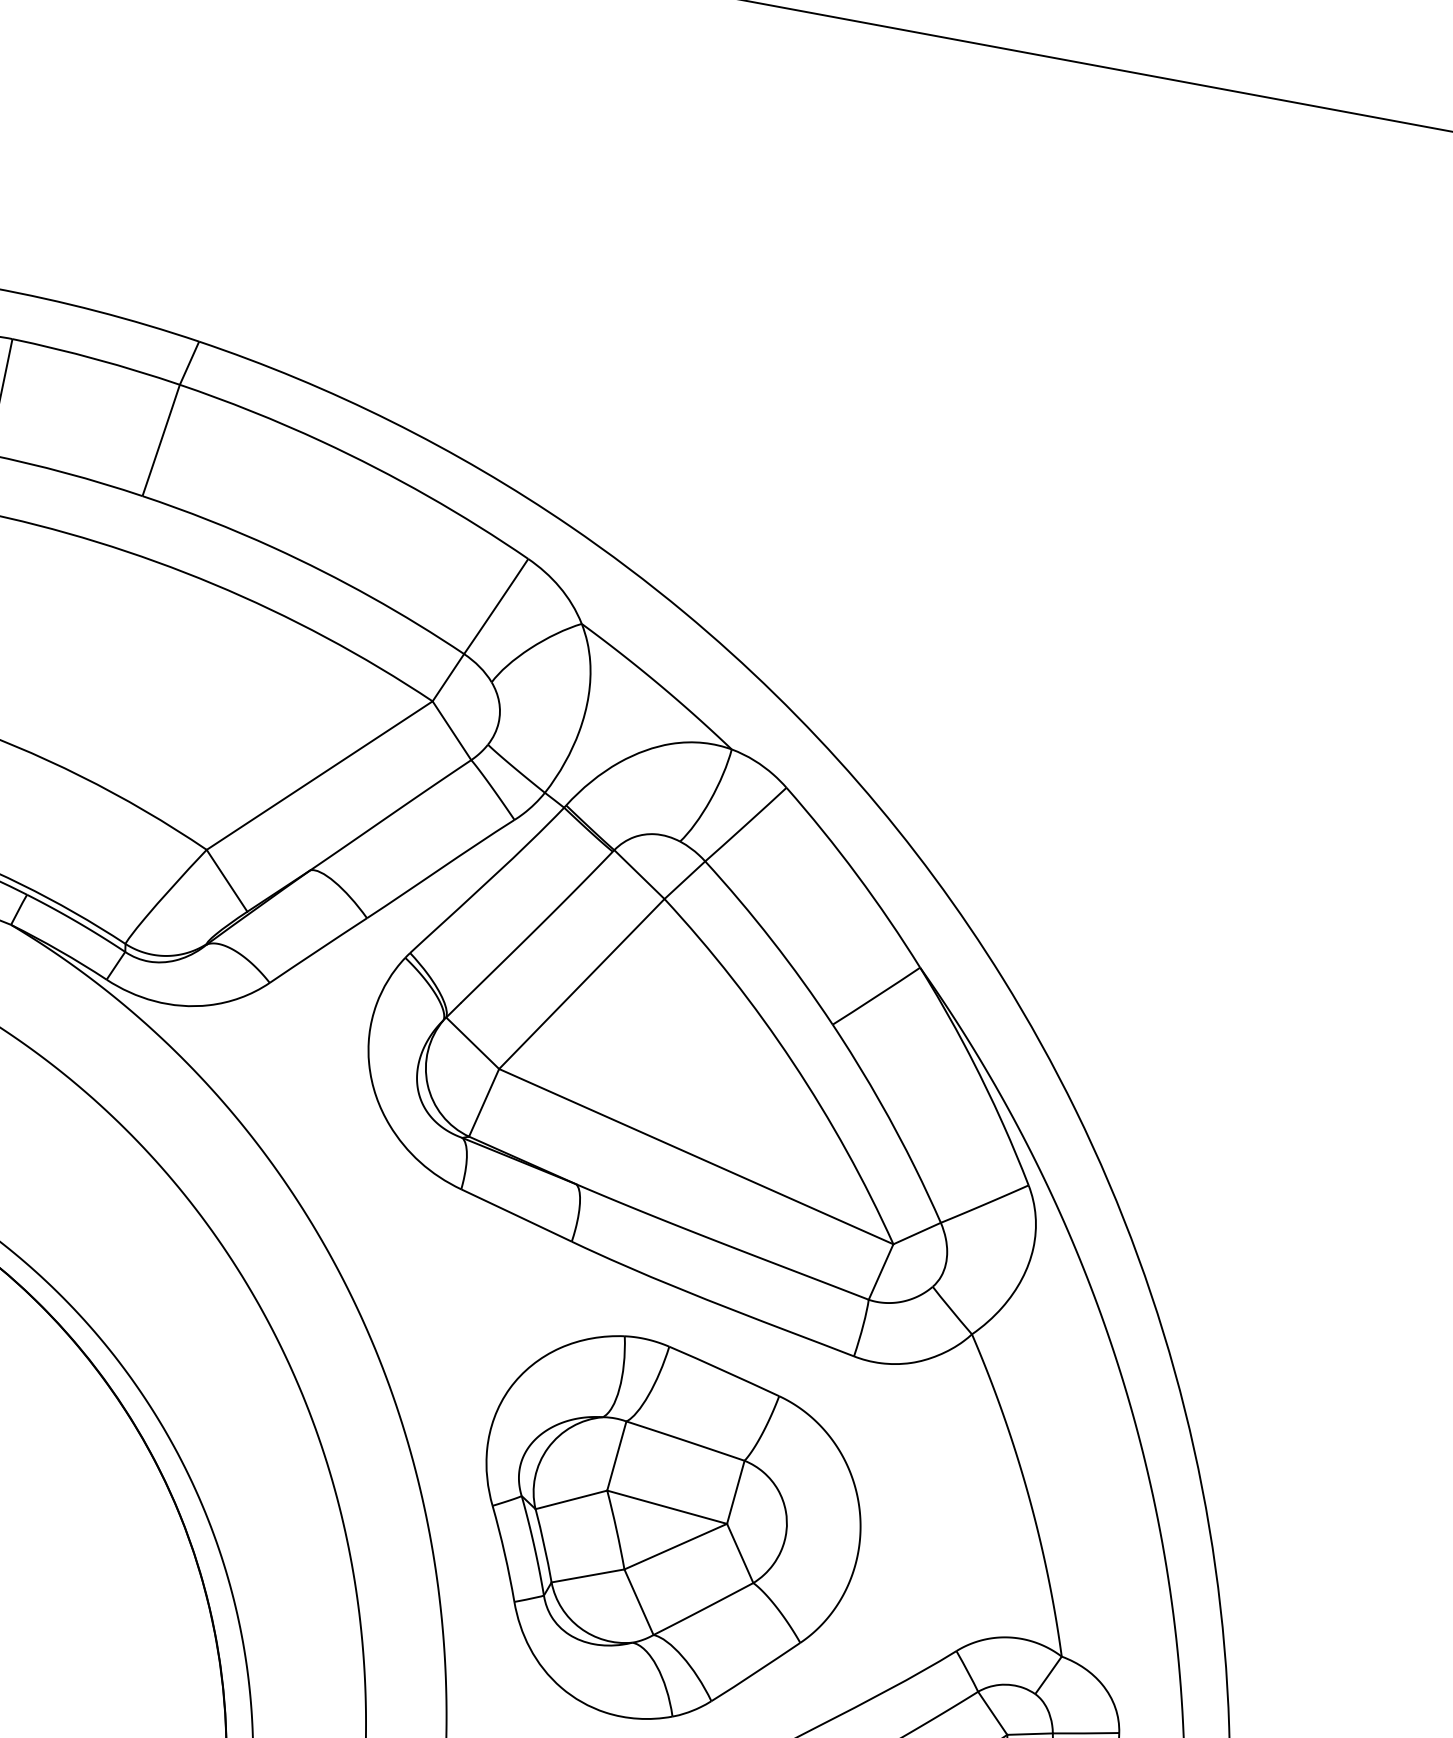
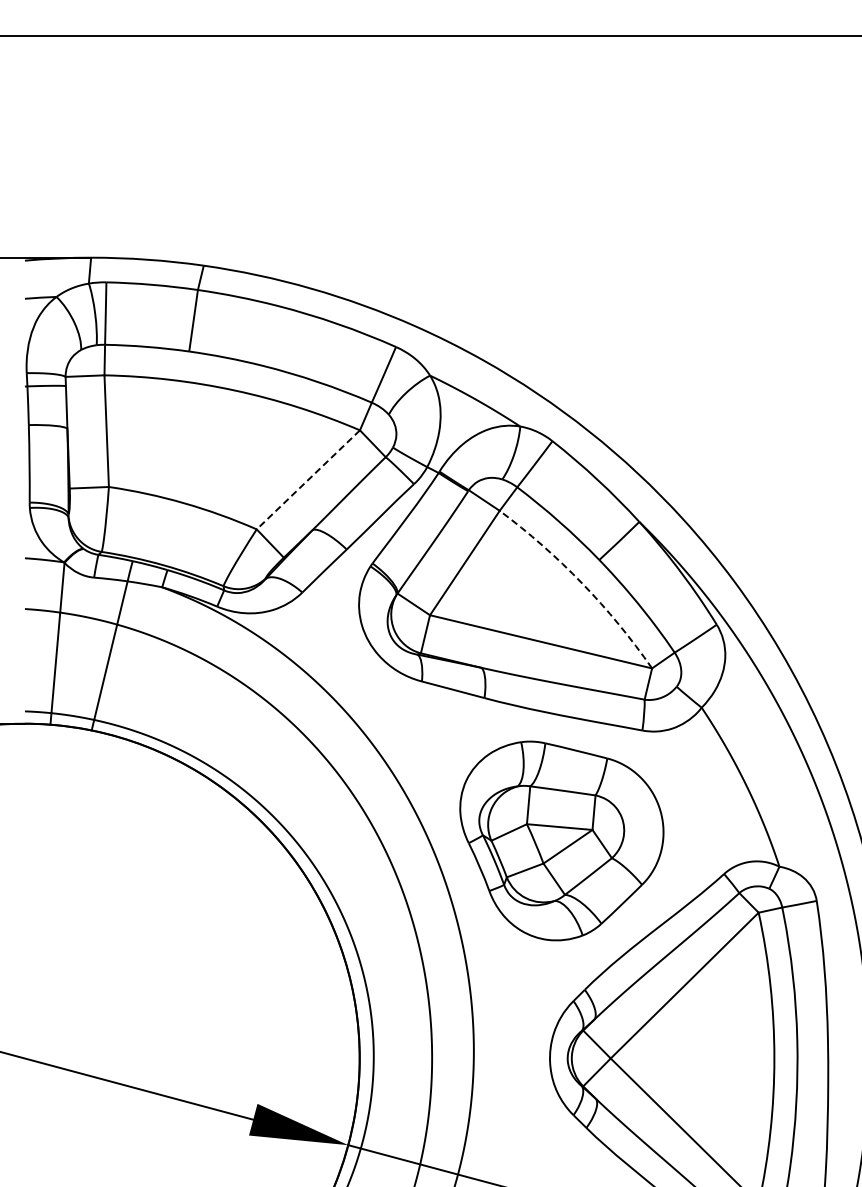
line: (320, 774) -> (308, 479), solid -> dashed
arc: (793, 1062) -> (582, 583), solid -> dashed

